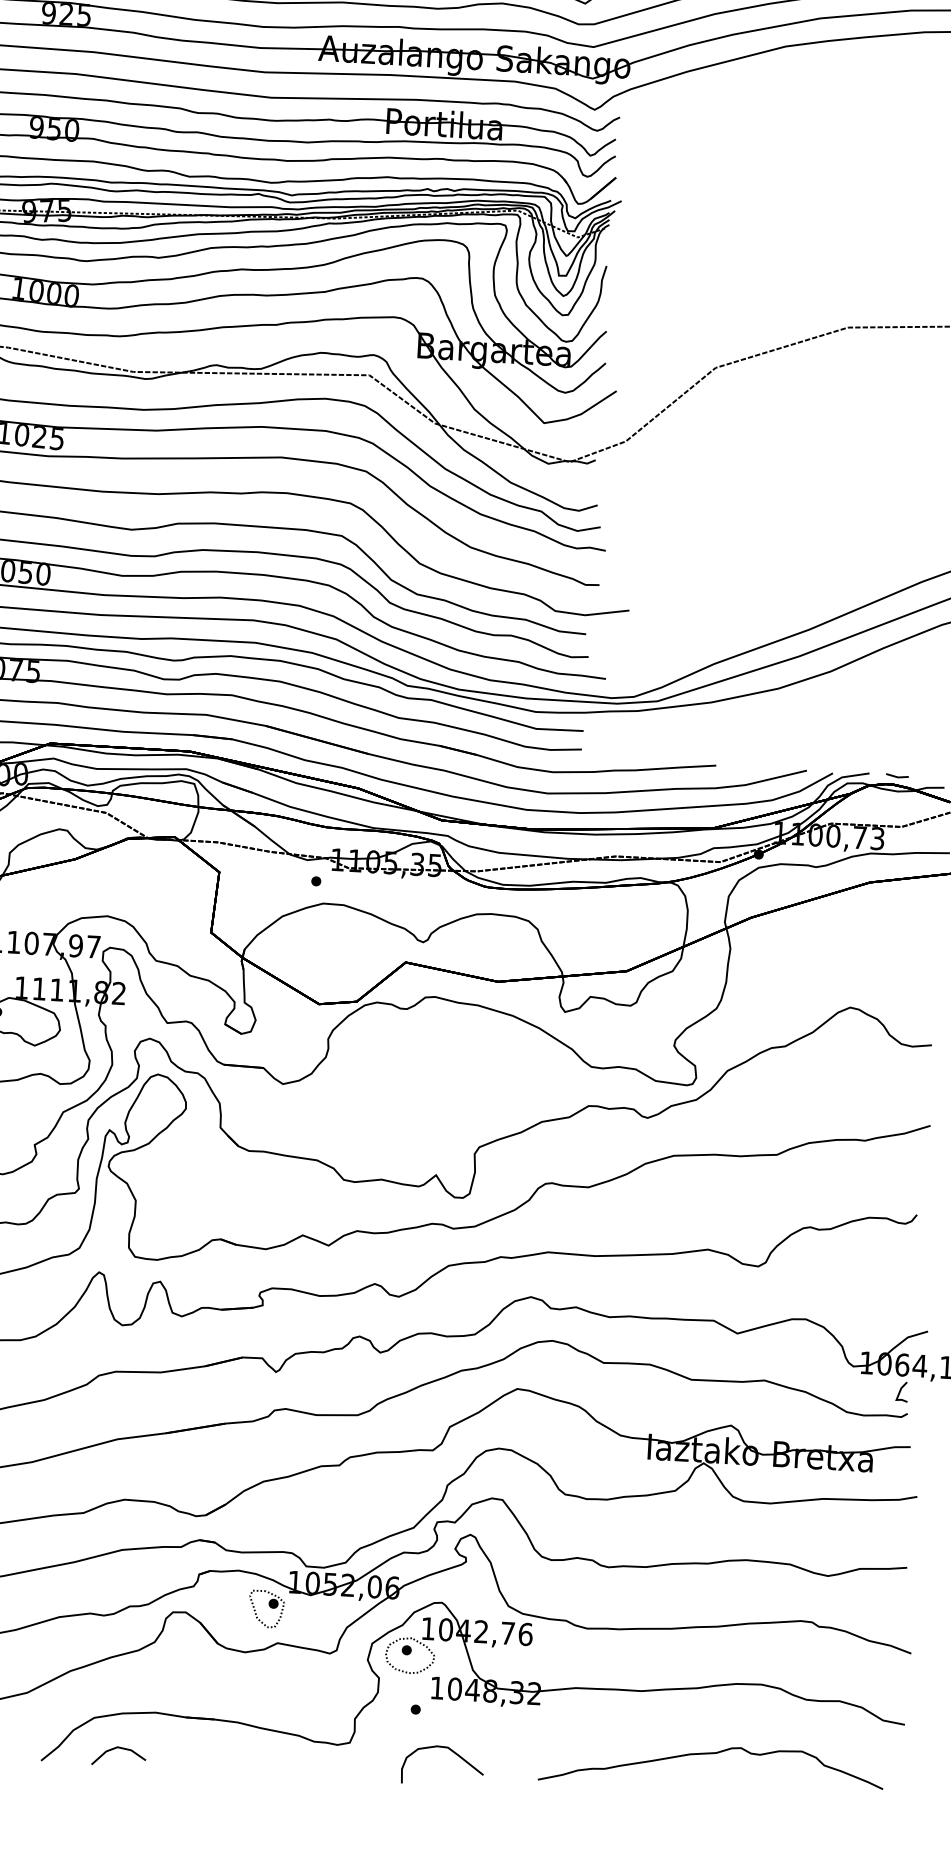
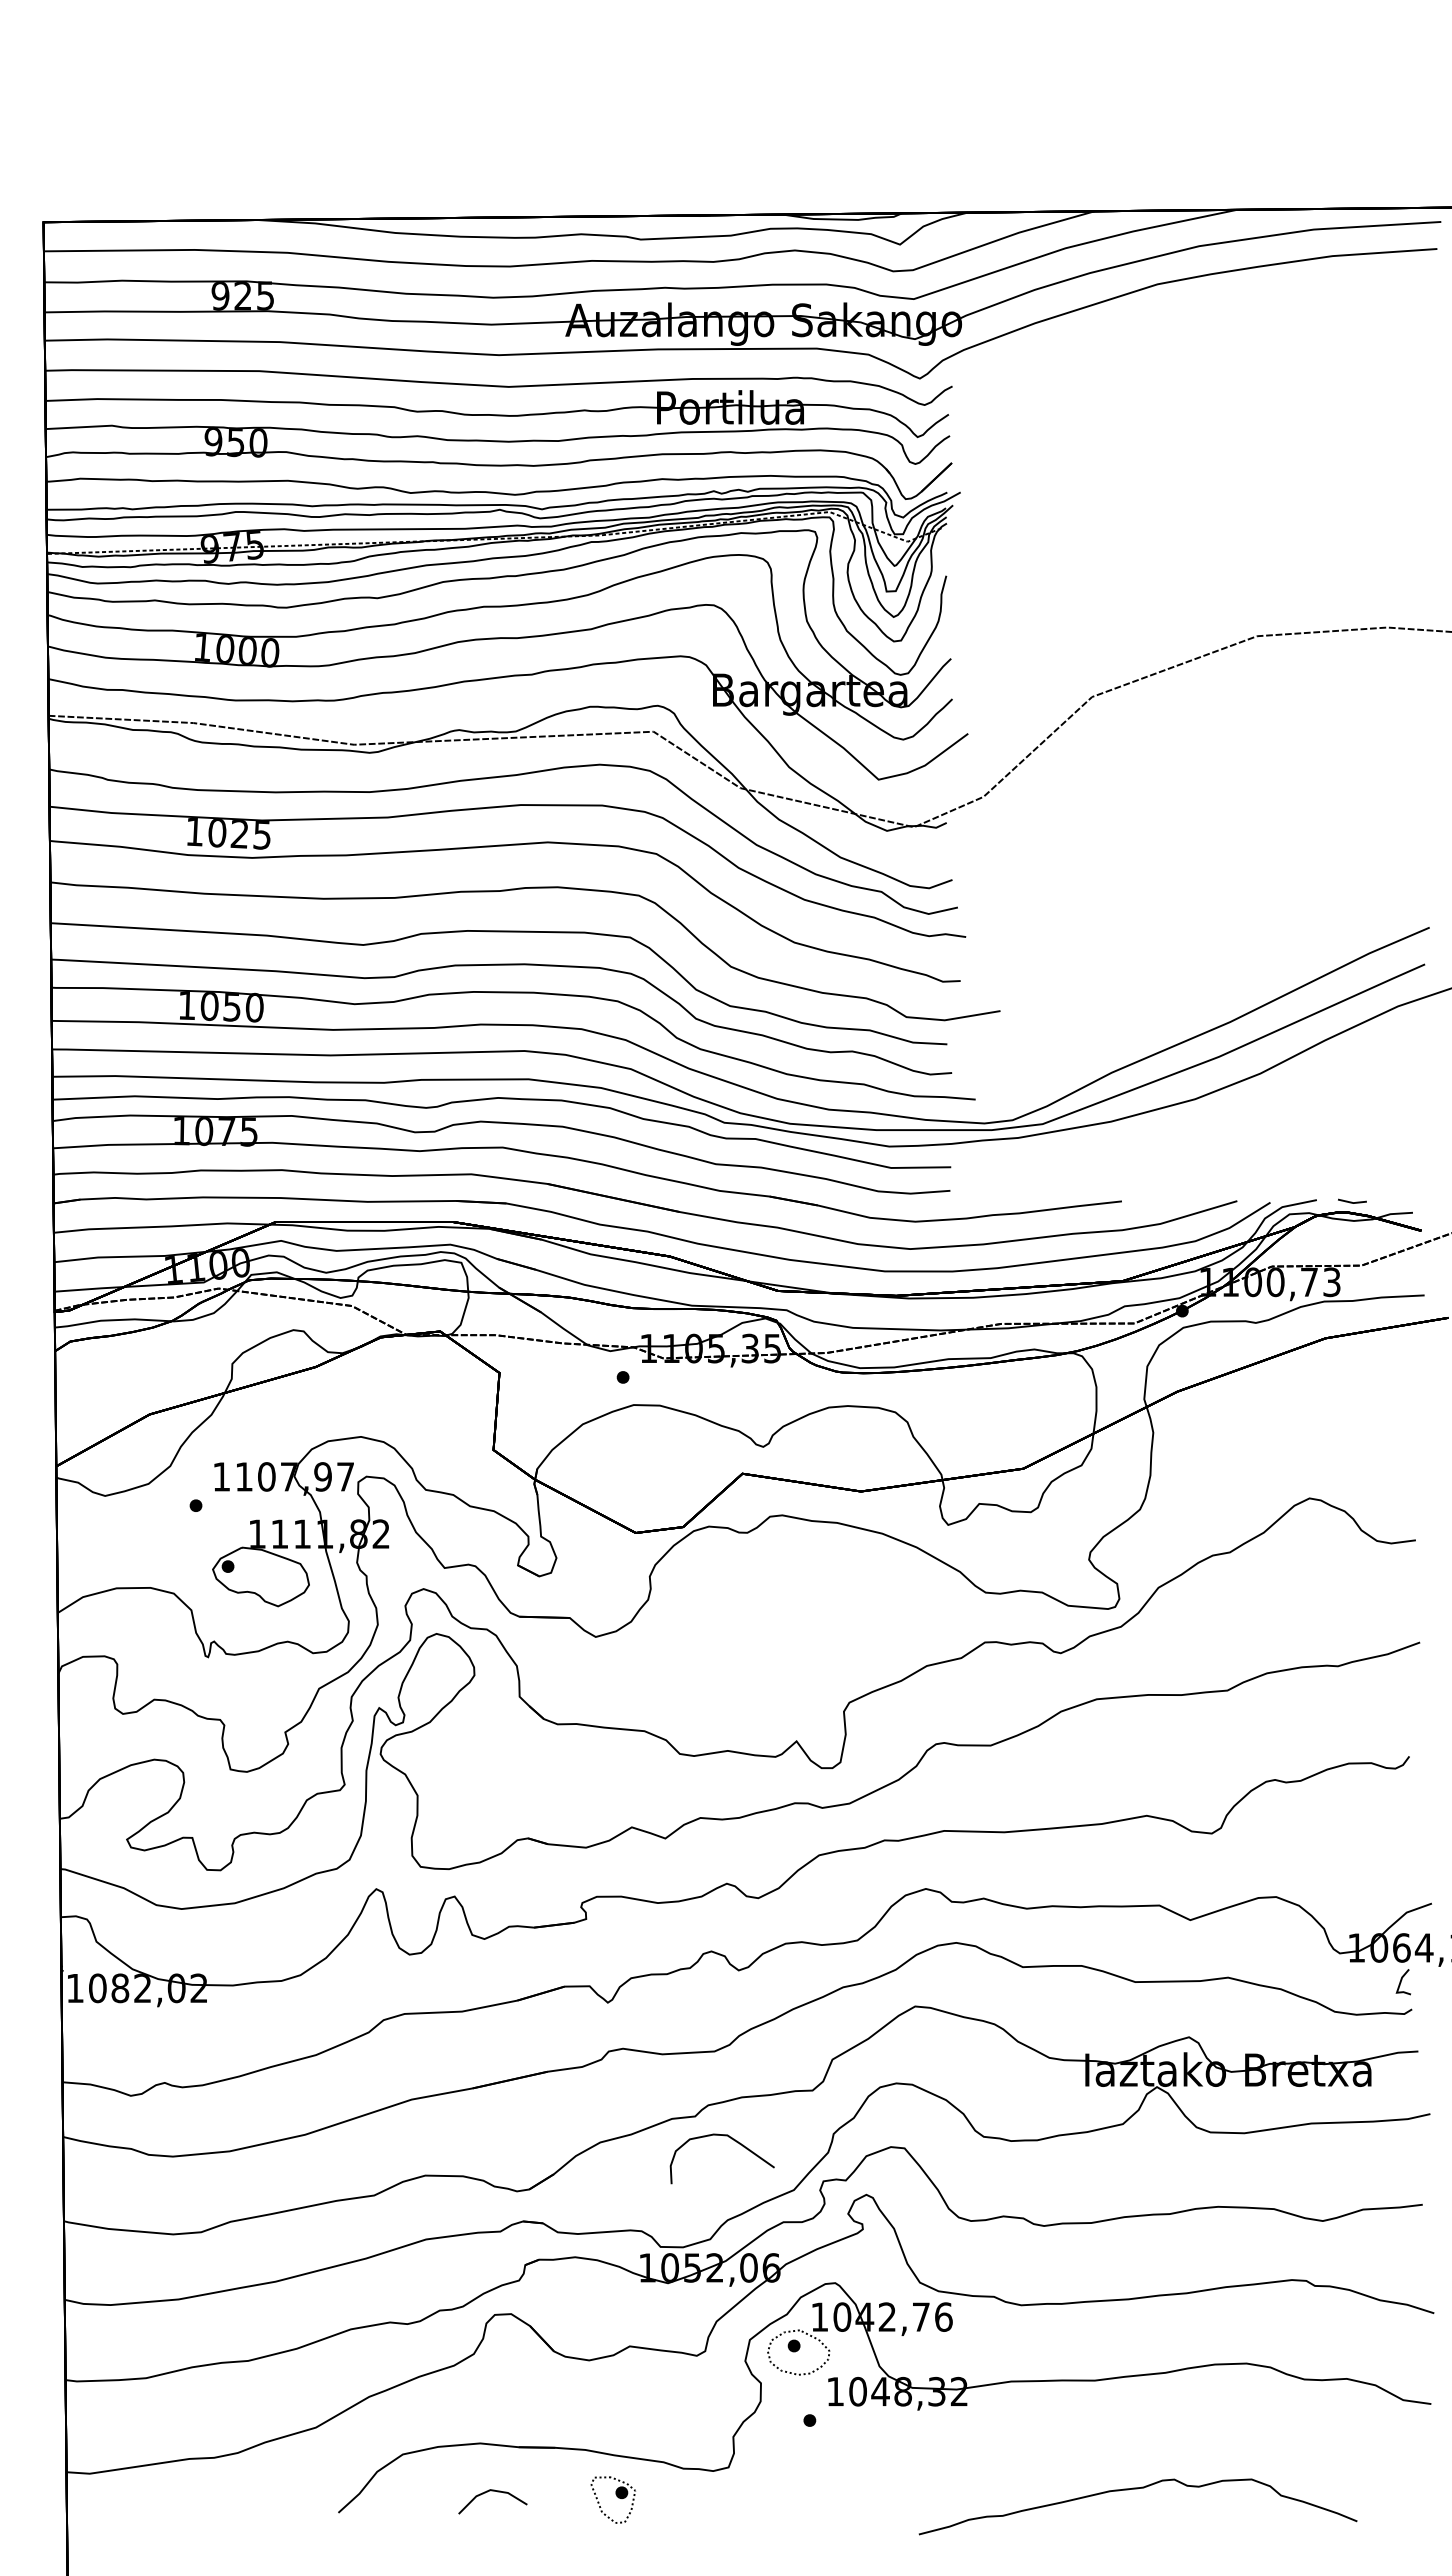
part: (265, 1608) -> (612, 2499), moved
line: (119, 1748) -> (492, 2491), moved
curve: (453, 1752) -> (734, 2141), moved
curve: (711, 1754) -> (1137, 2489), moved

